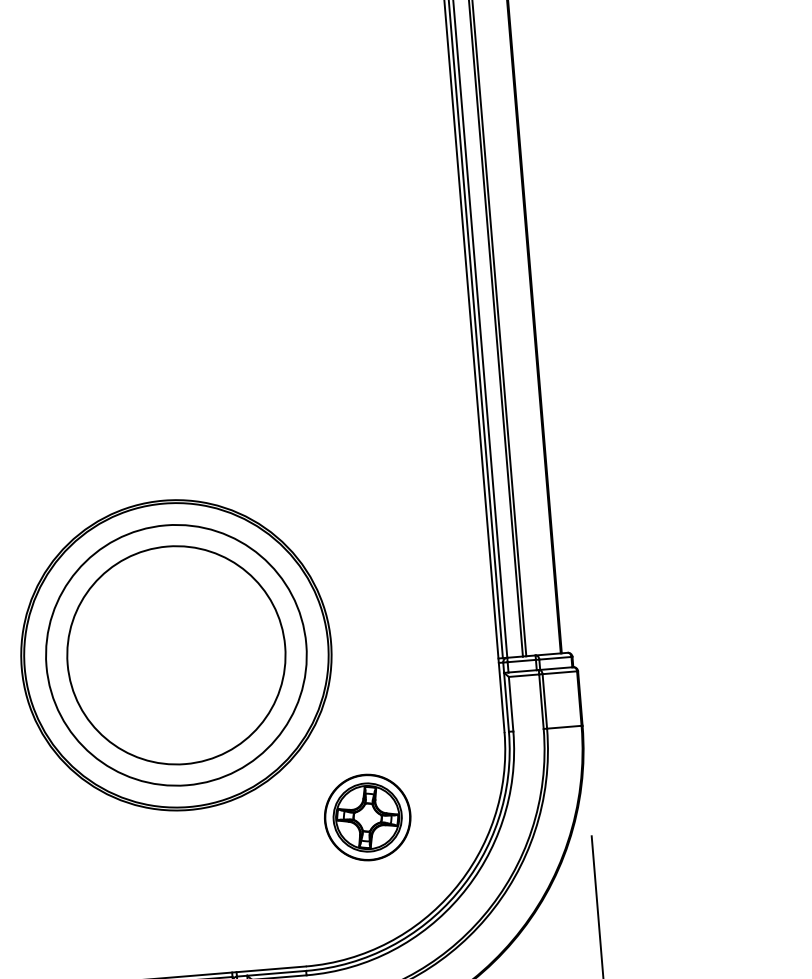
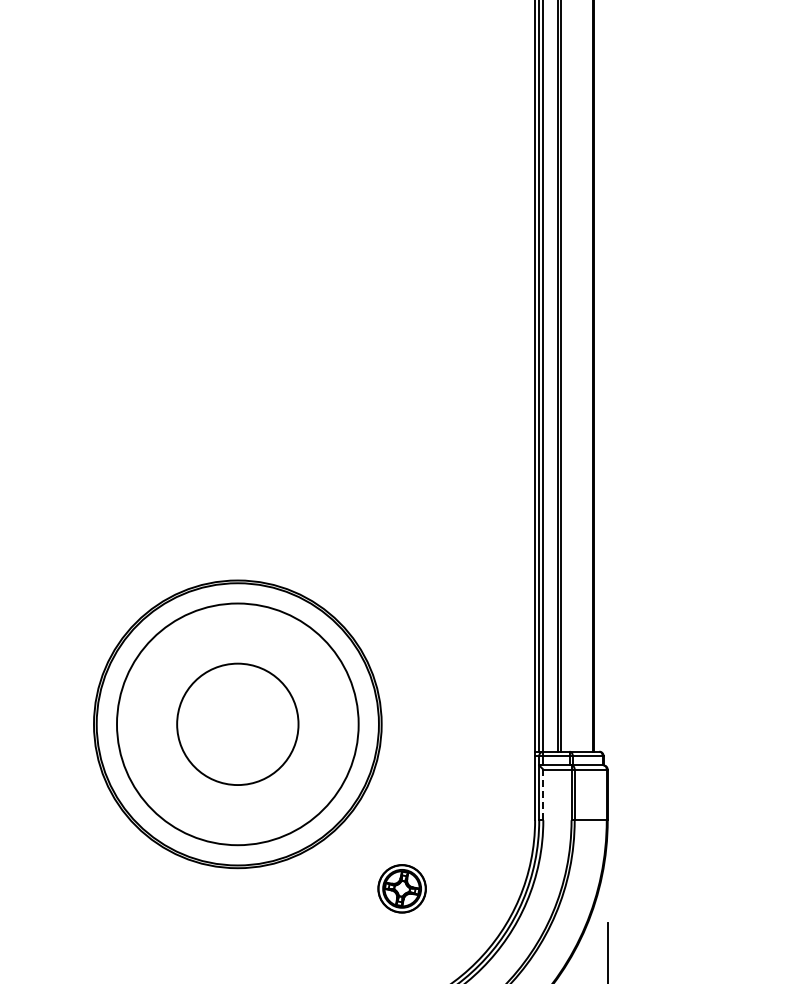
circle: (176, 655) -> (237, 724), size x0.6
line: (511, 703) -> (543, 794), solid -> dashed
part: (366, 817) -> (401, 888), size x0.6

